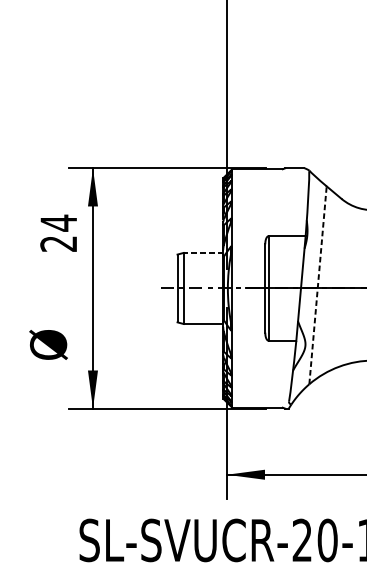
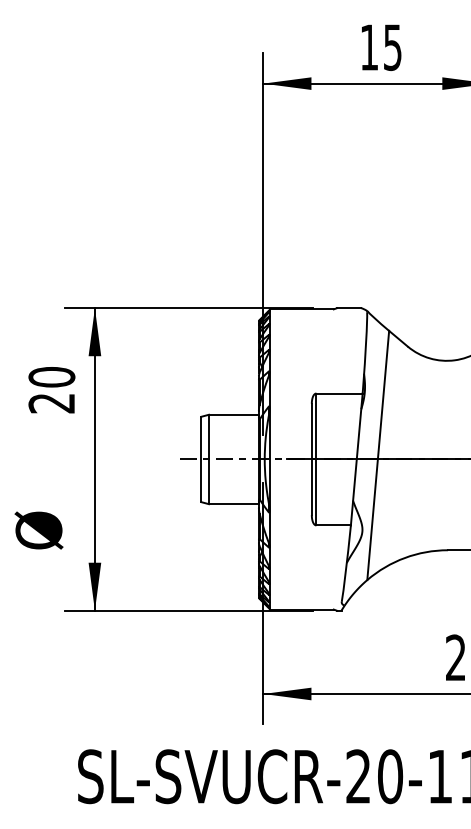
text: (58, 223) -> (51, 377), 24 -> 20
line: (203, 252) -> (233, 414), dashed -> solid
line: (318, 285) -> (378, 455), dashed -> solid

